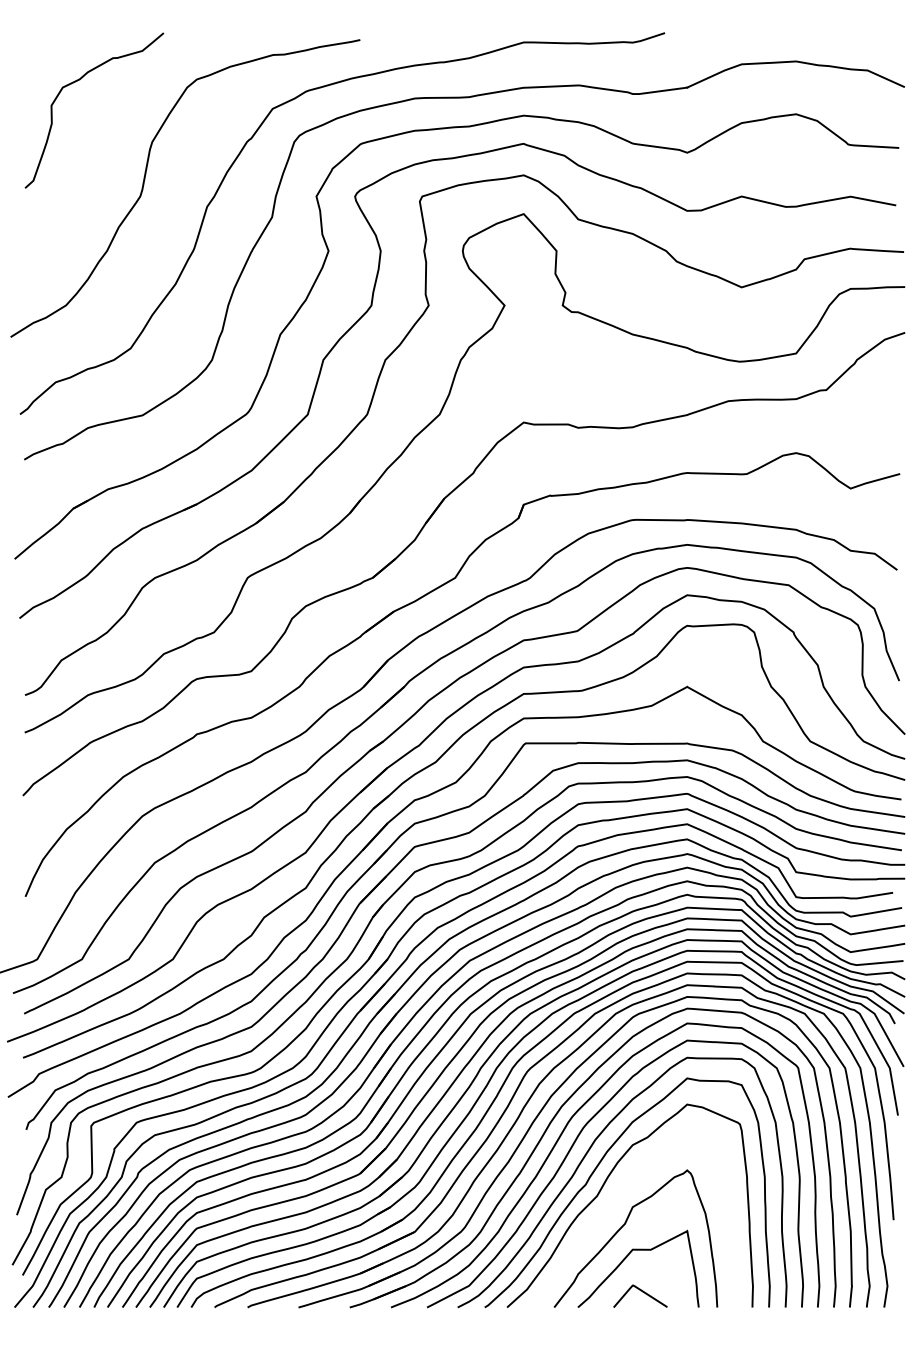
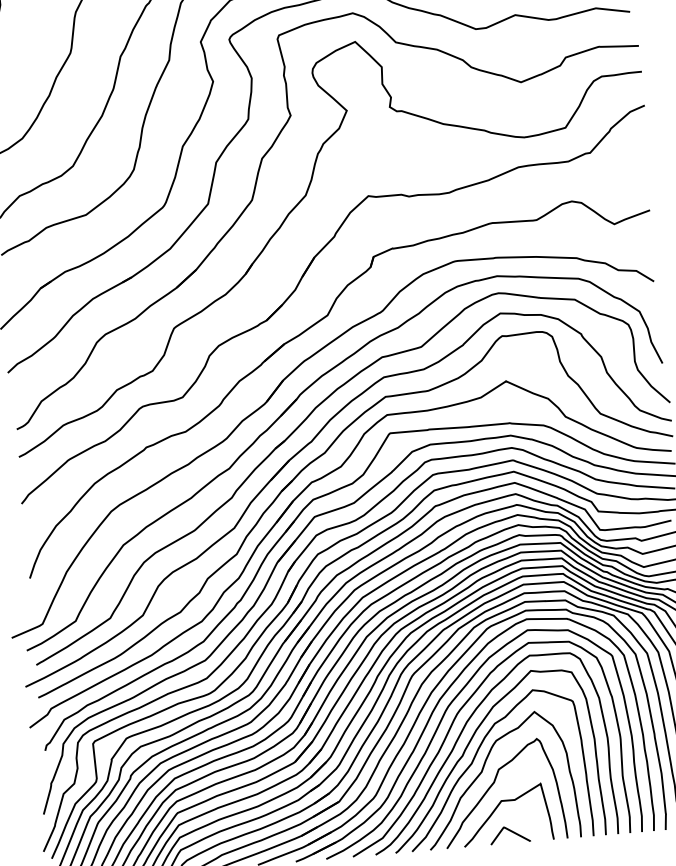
curve: (610, 1208) -> (482, 771), added

